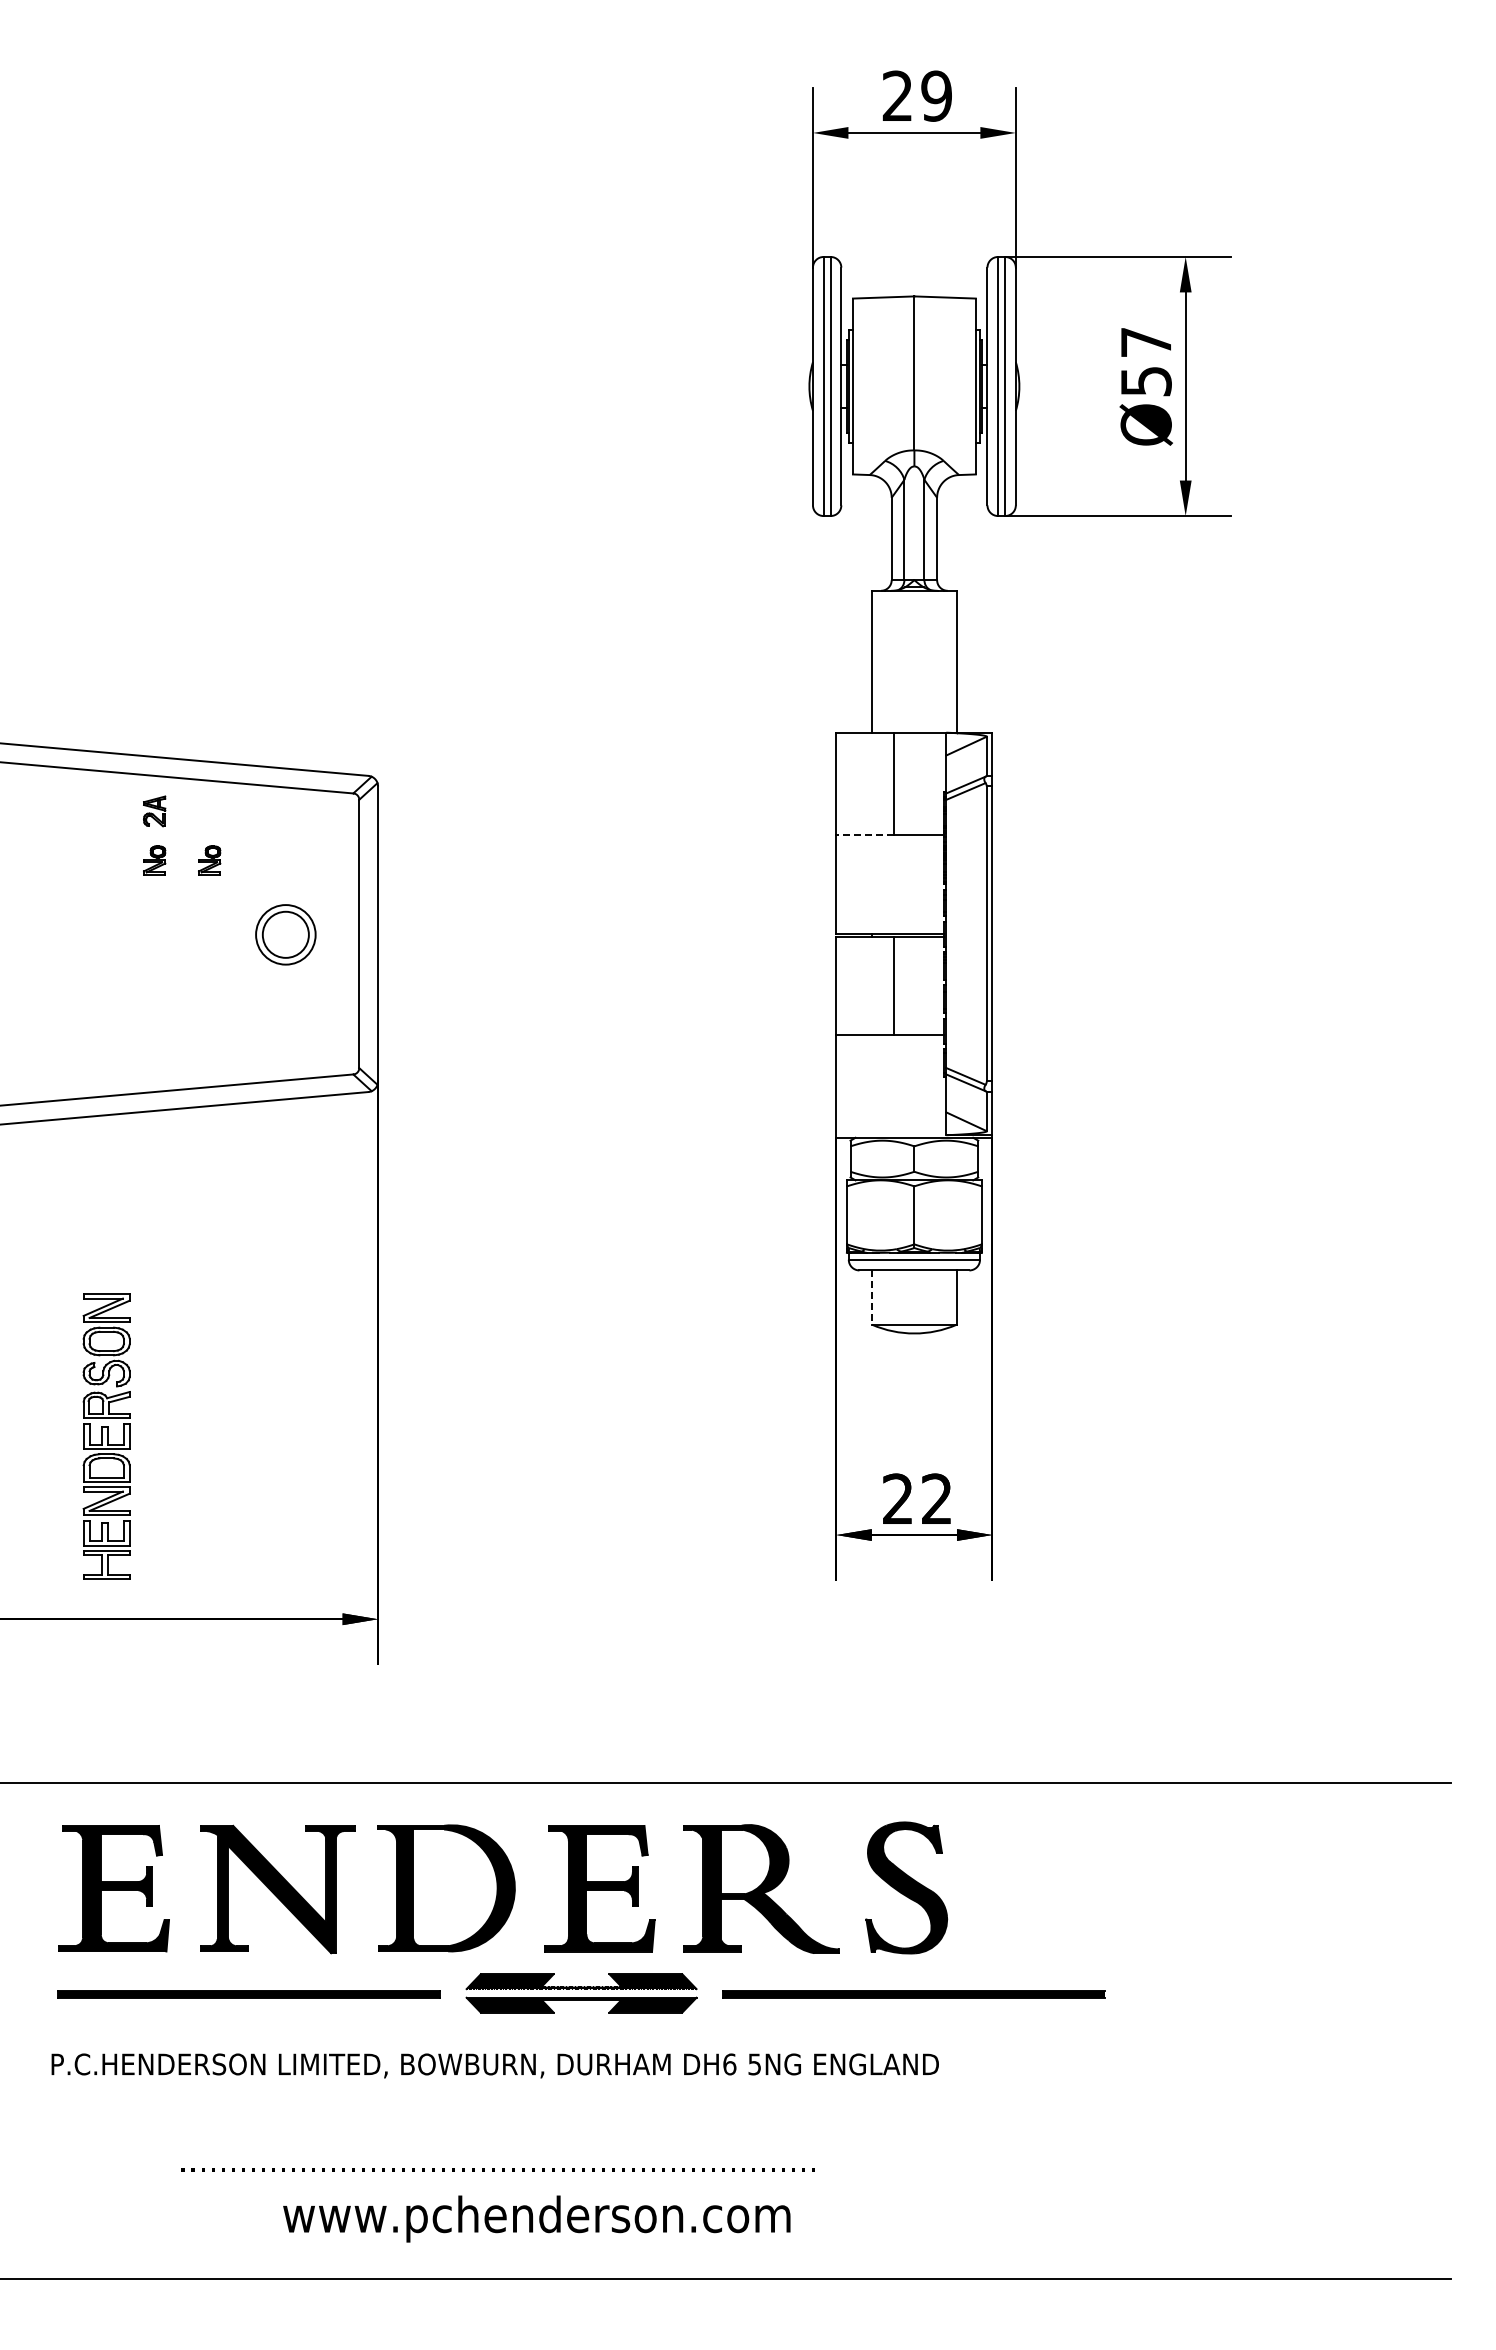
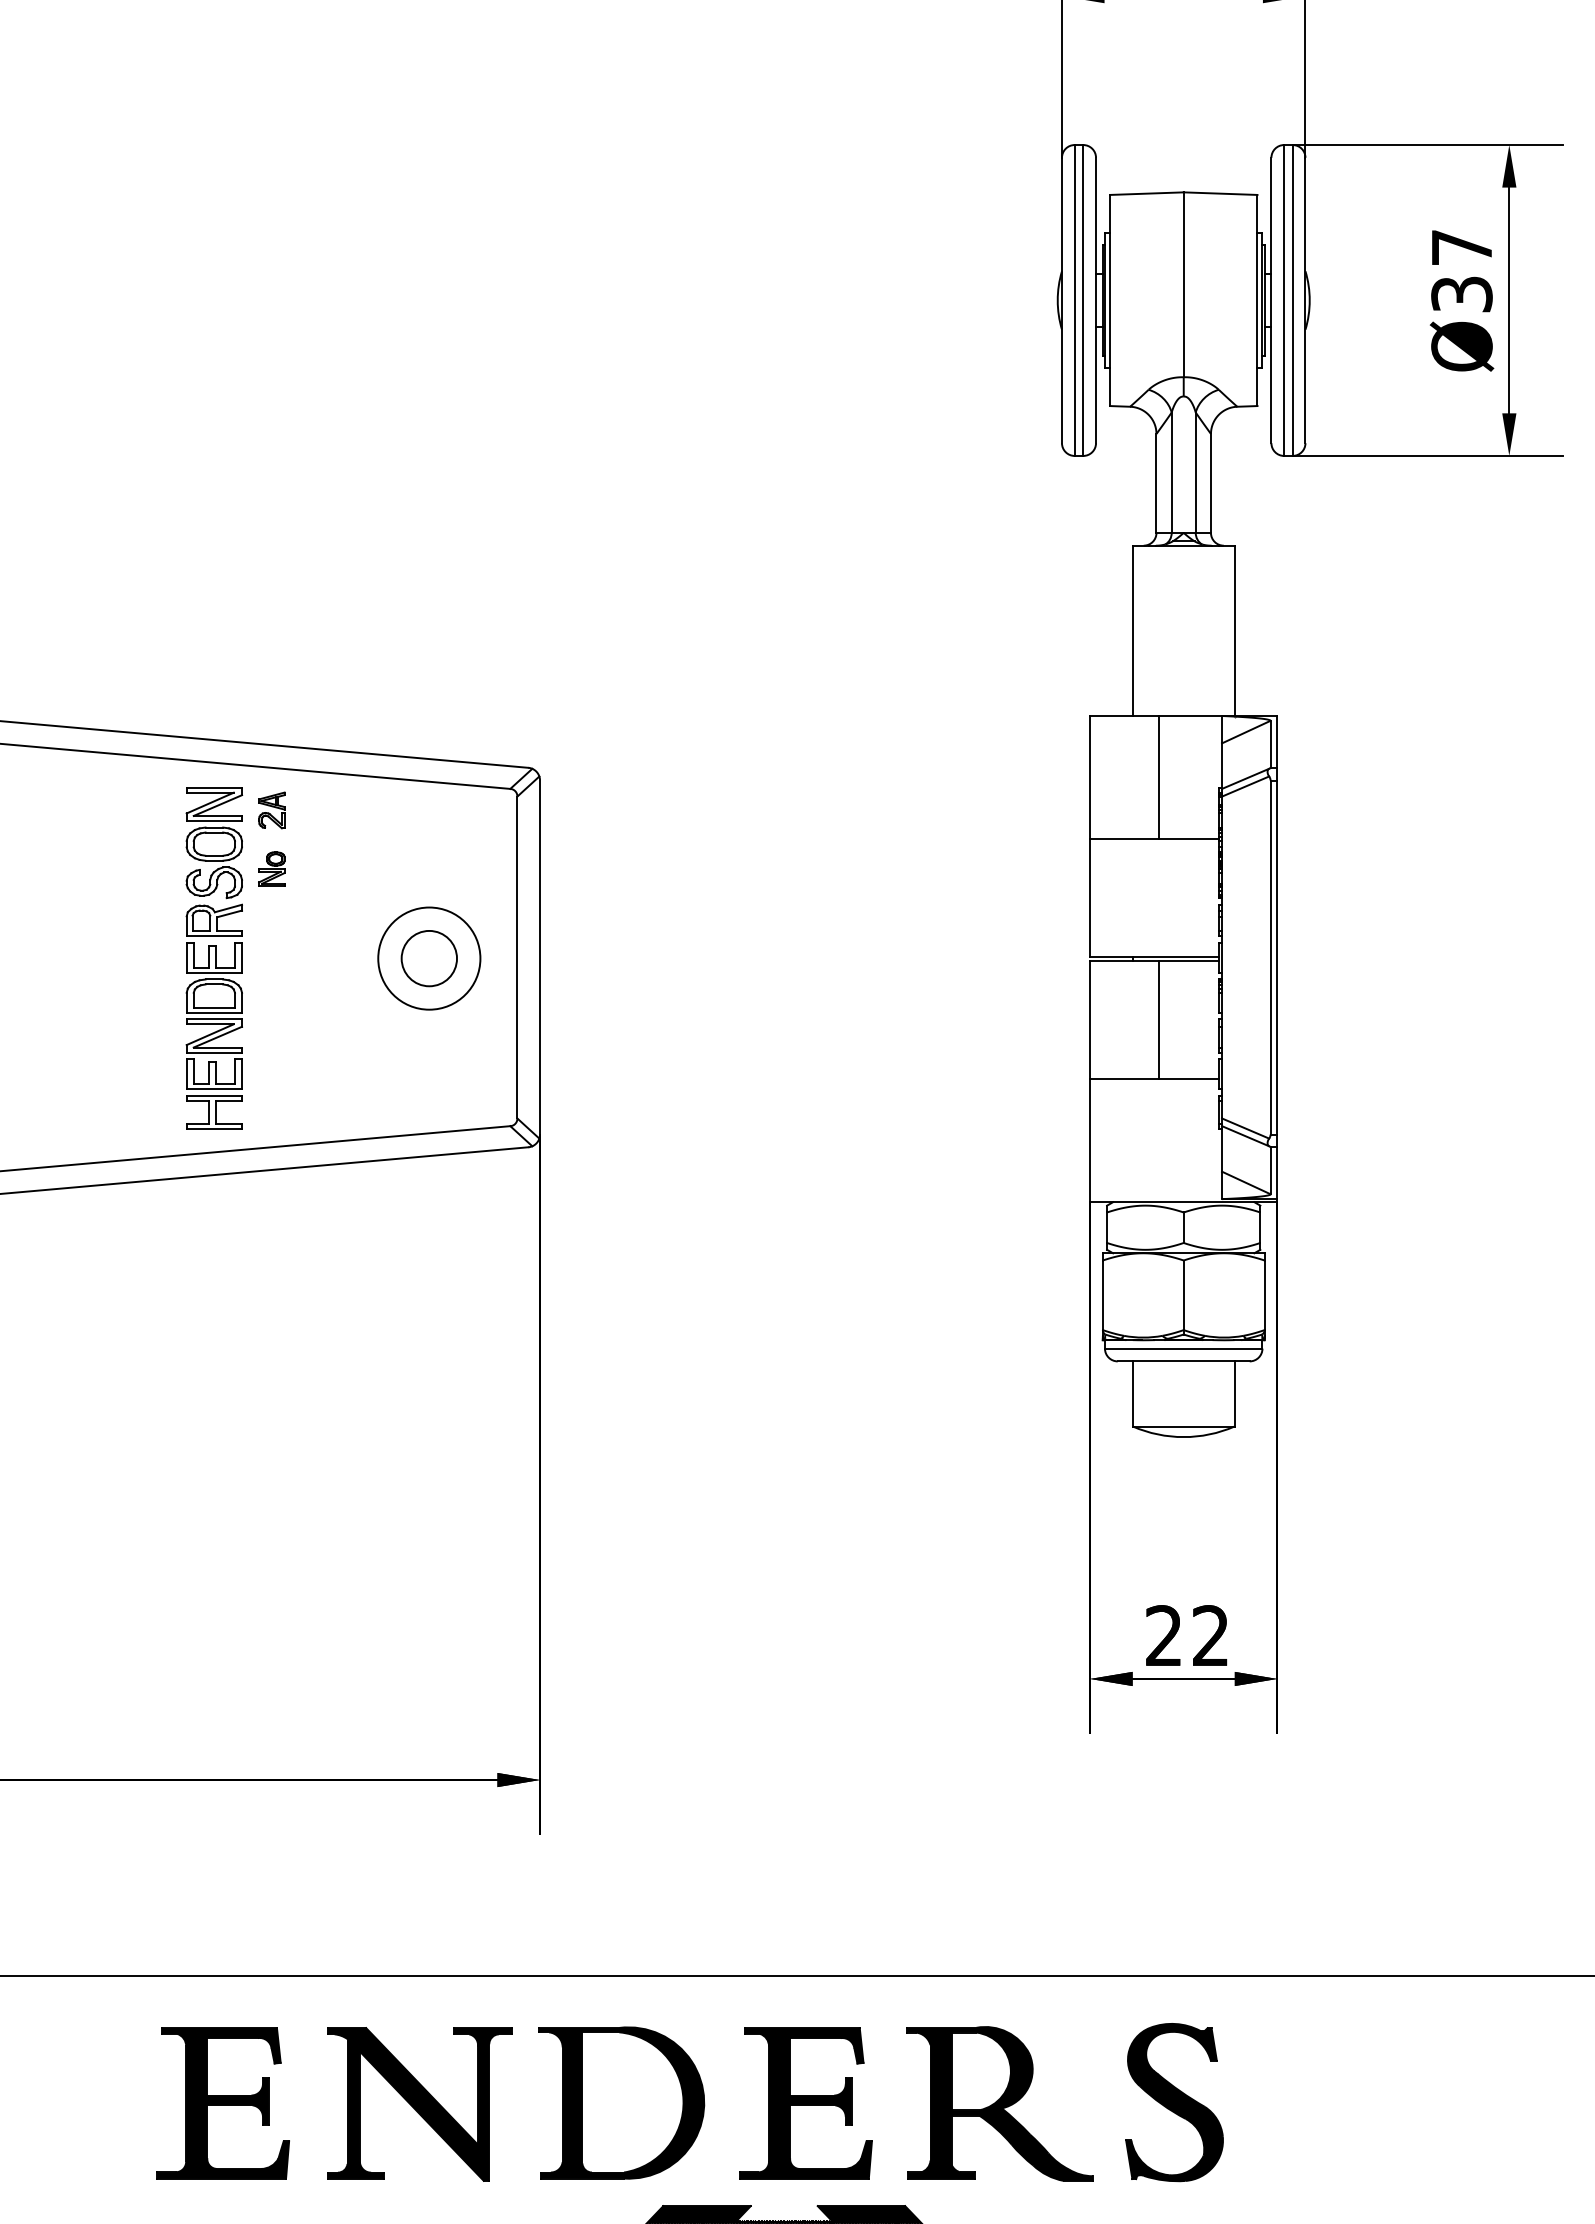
text: (1145, 380) -> (1461, 293), 57 -> 37
line: (865, 835) -> (1125, 839), dashed -> solid
part: (209, 860) -> (337, 869), removed
circle: (285, 934) -> (428, 958), size x1.43
line: (872, 1298) -> (1133, 1395), dashed -> solid
part: (106, 1436) -> (214, 958), moved

